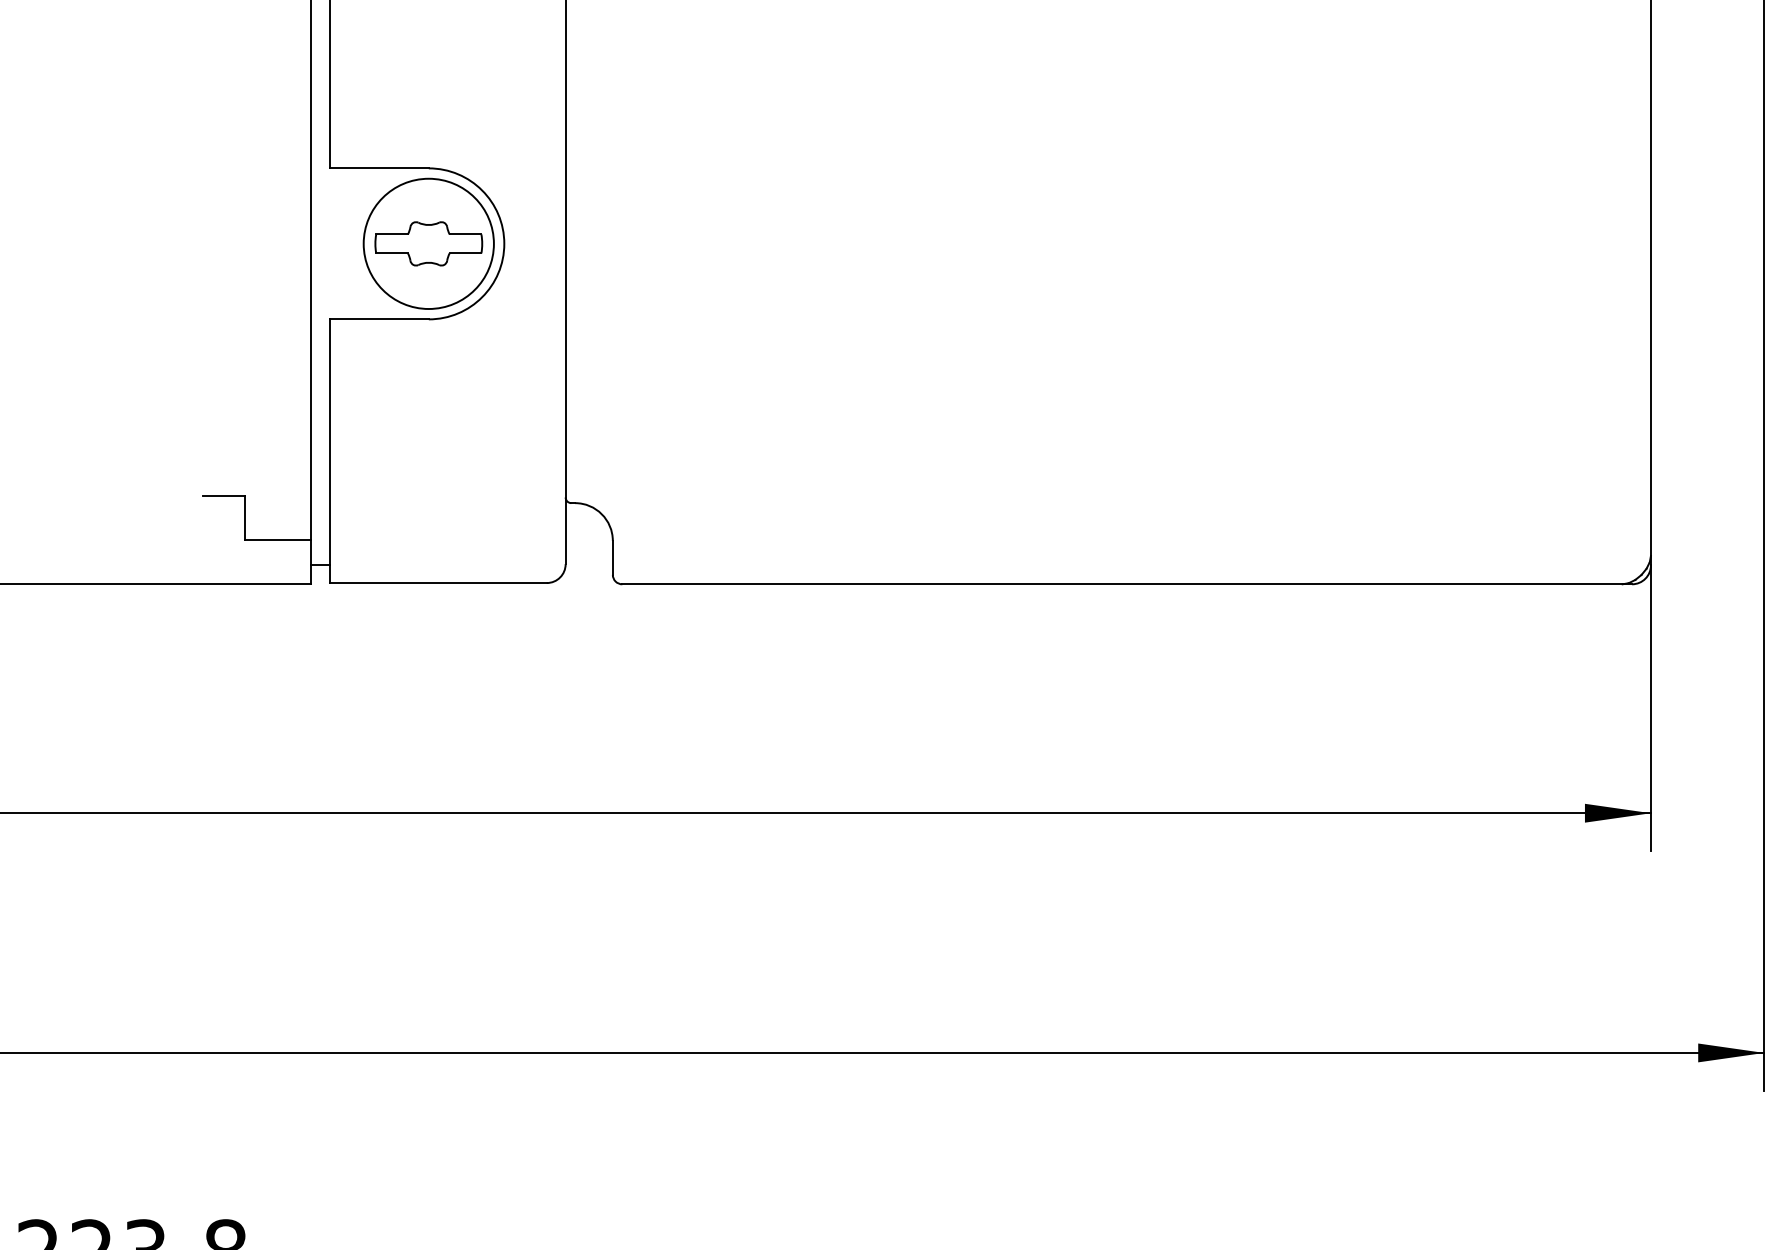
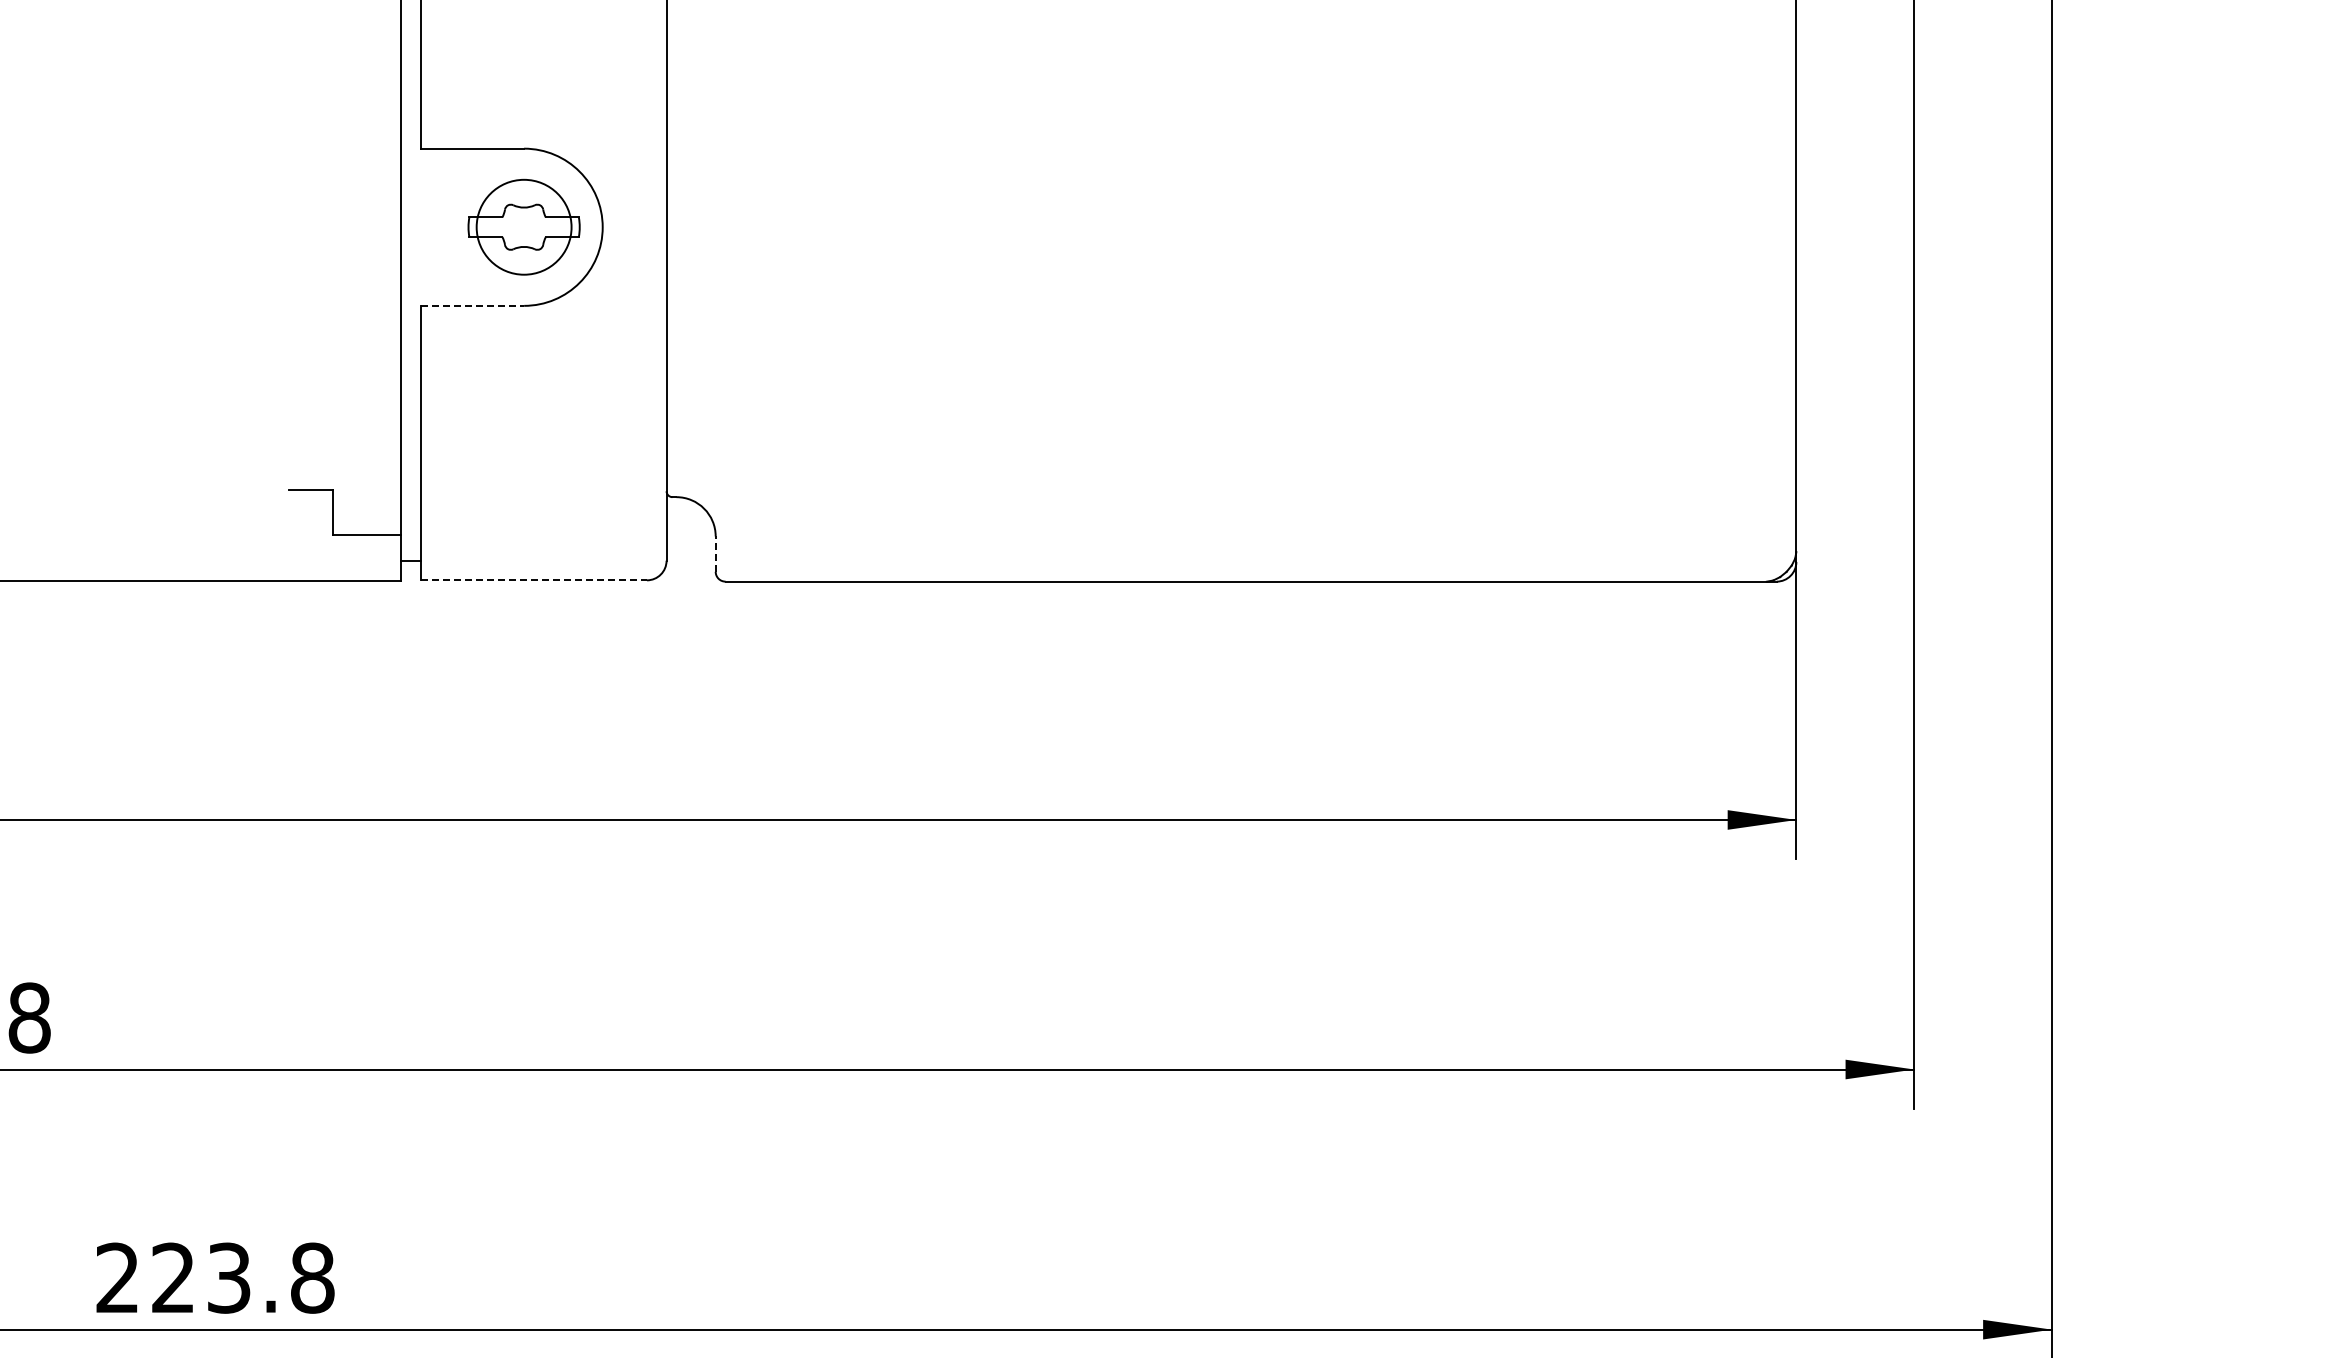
circle: (428, 244) -> (523, 227), size x0.7
line: (379, 319) -> (472, 305), solid -> dashed
line: (612, 558) -> (715, 554), solid -> dashed
line: (437, 583) -> (533, 580), solid -> dashed

